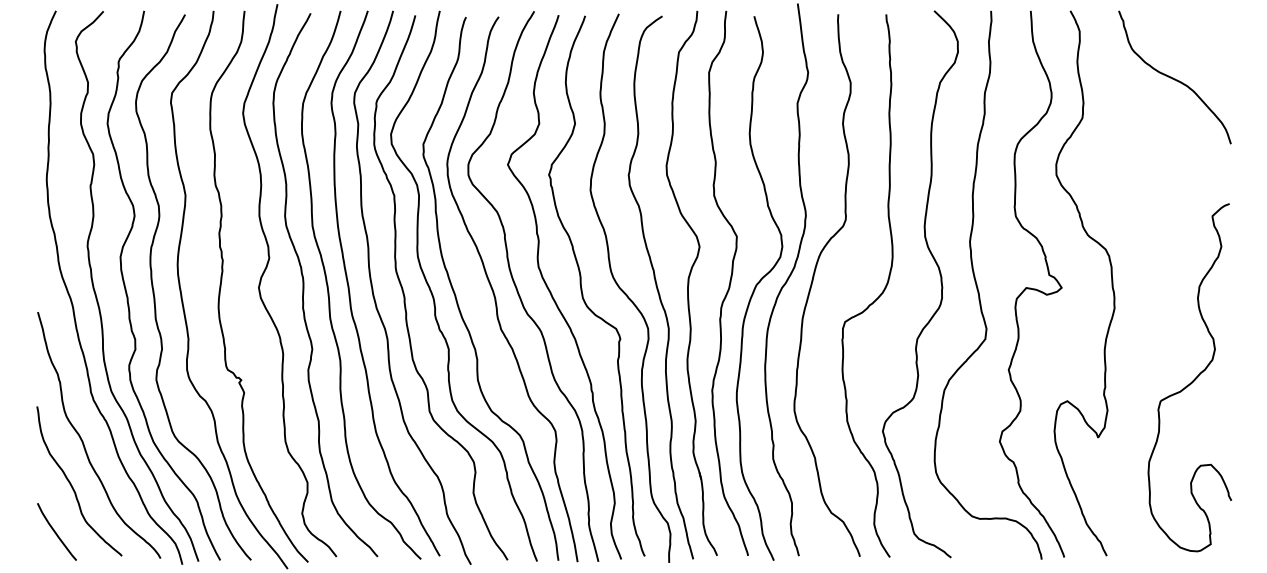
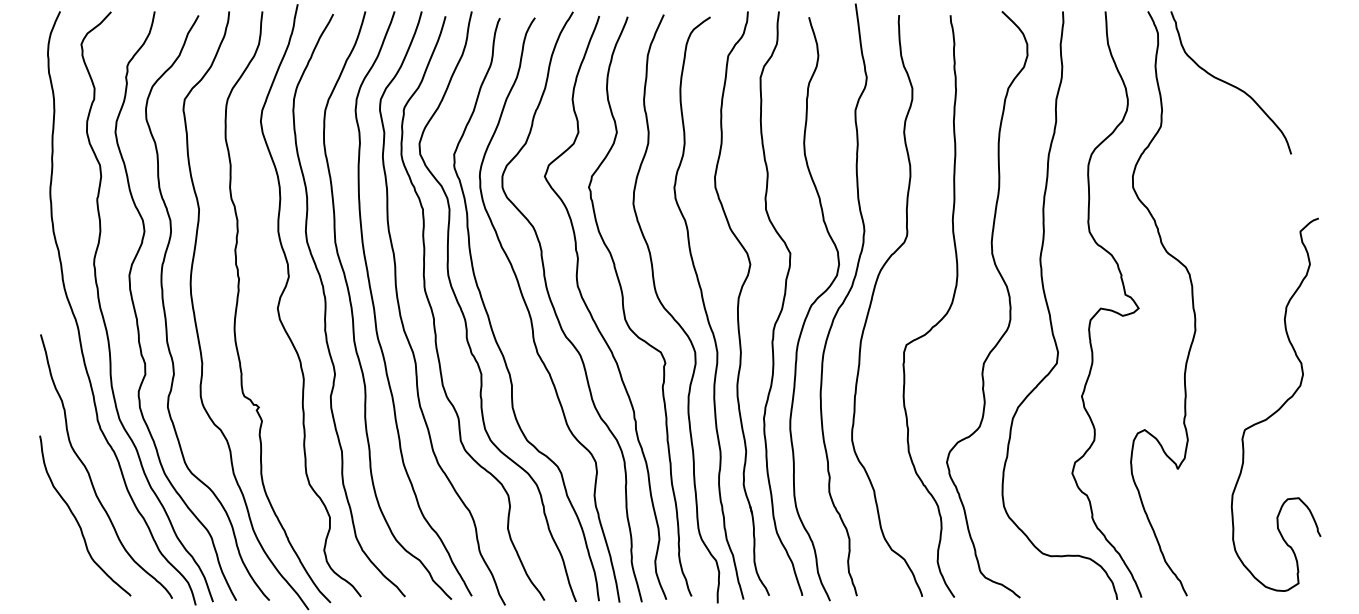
curve: (1173, 77) -> (1229, 82), moved
curve: (55, 531) -> (59, 569), removed

